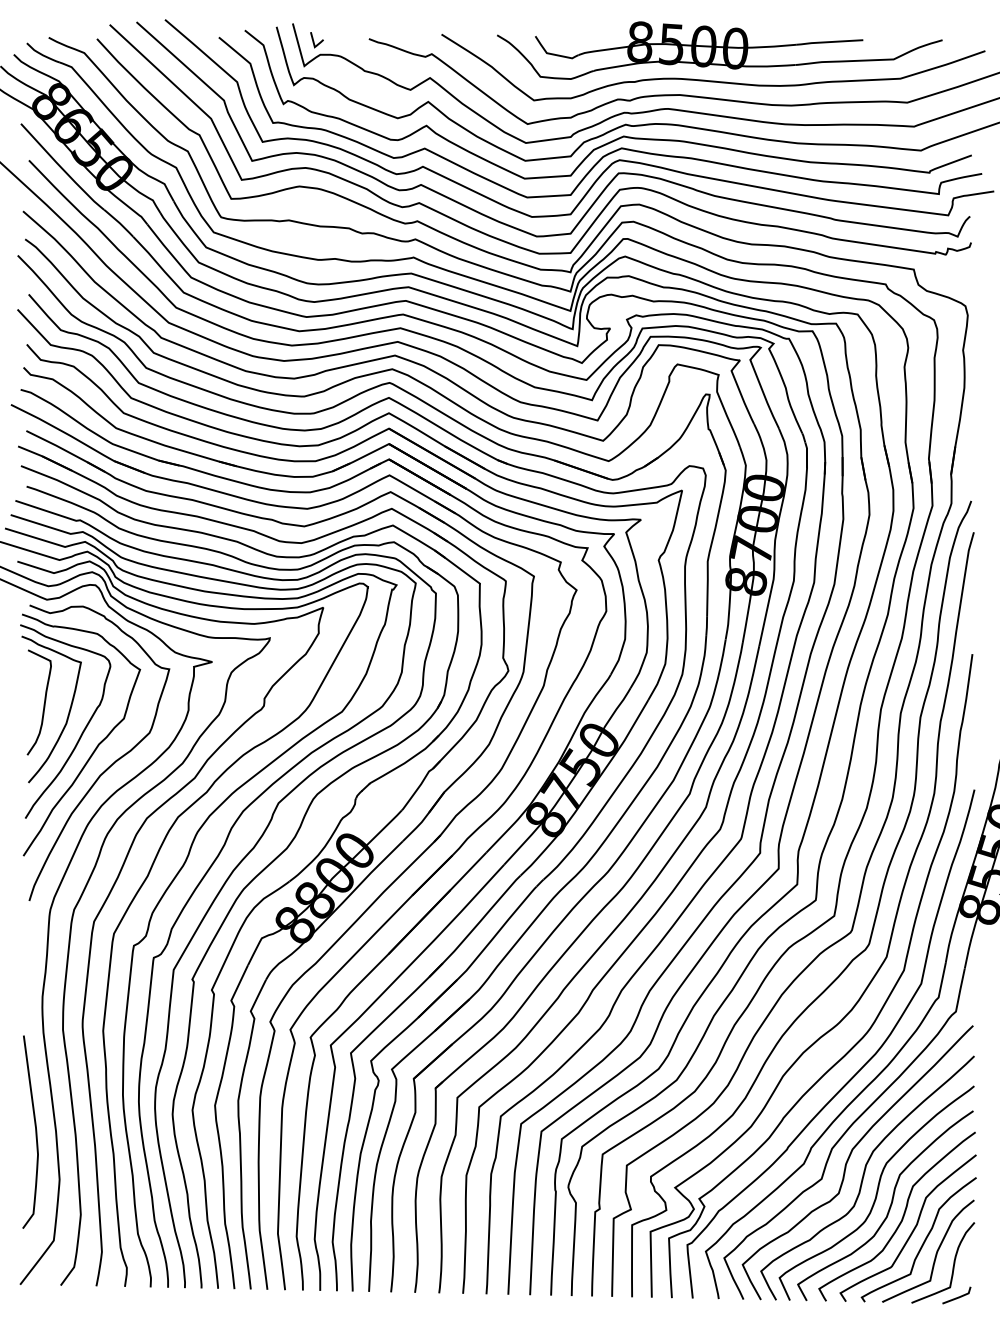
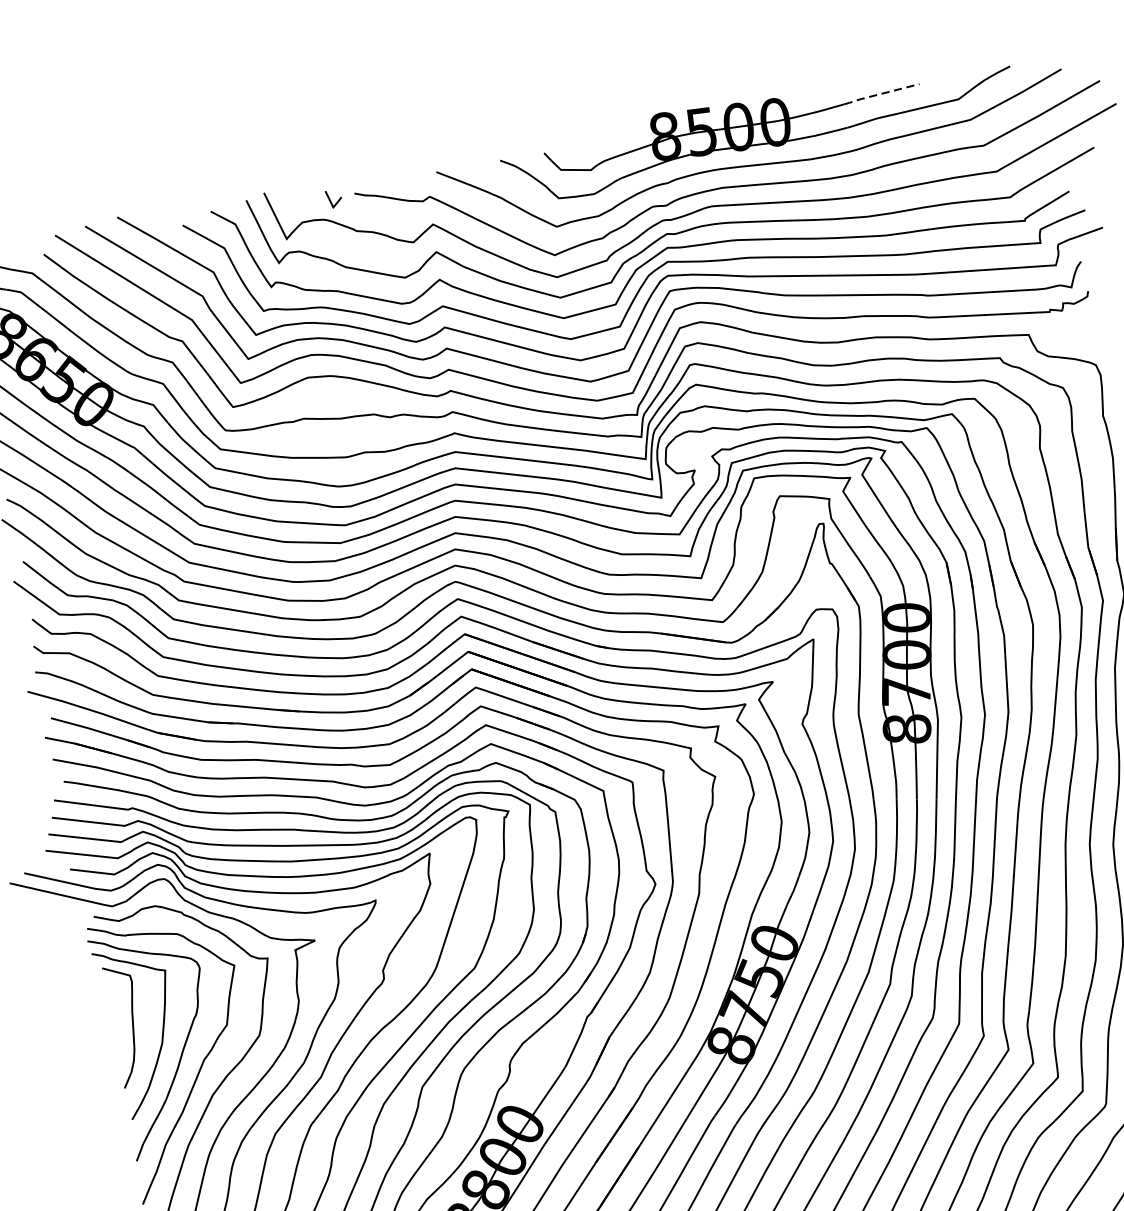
line: (314, 41) -> (331, 201), moved
line: (828, 42) -> (880, 94), solid -> dashed

